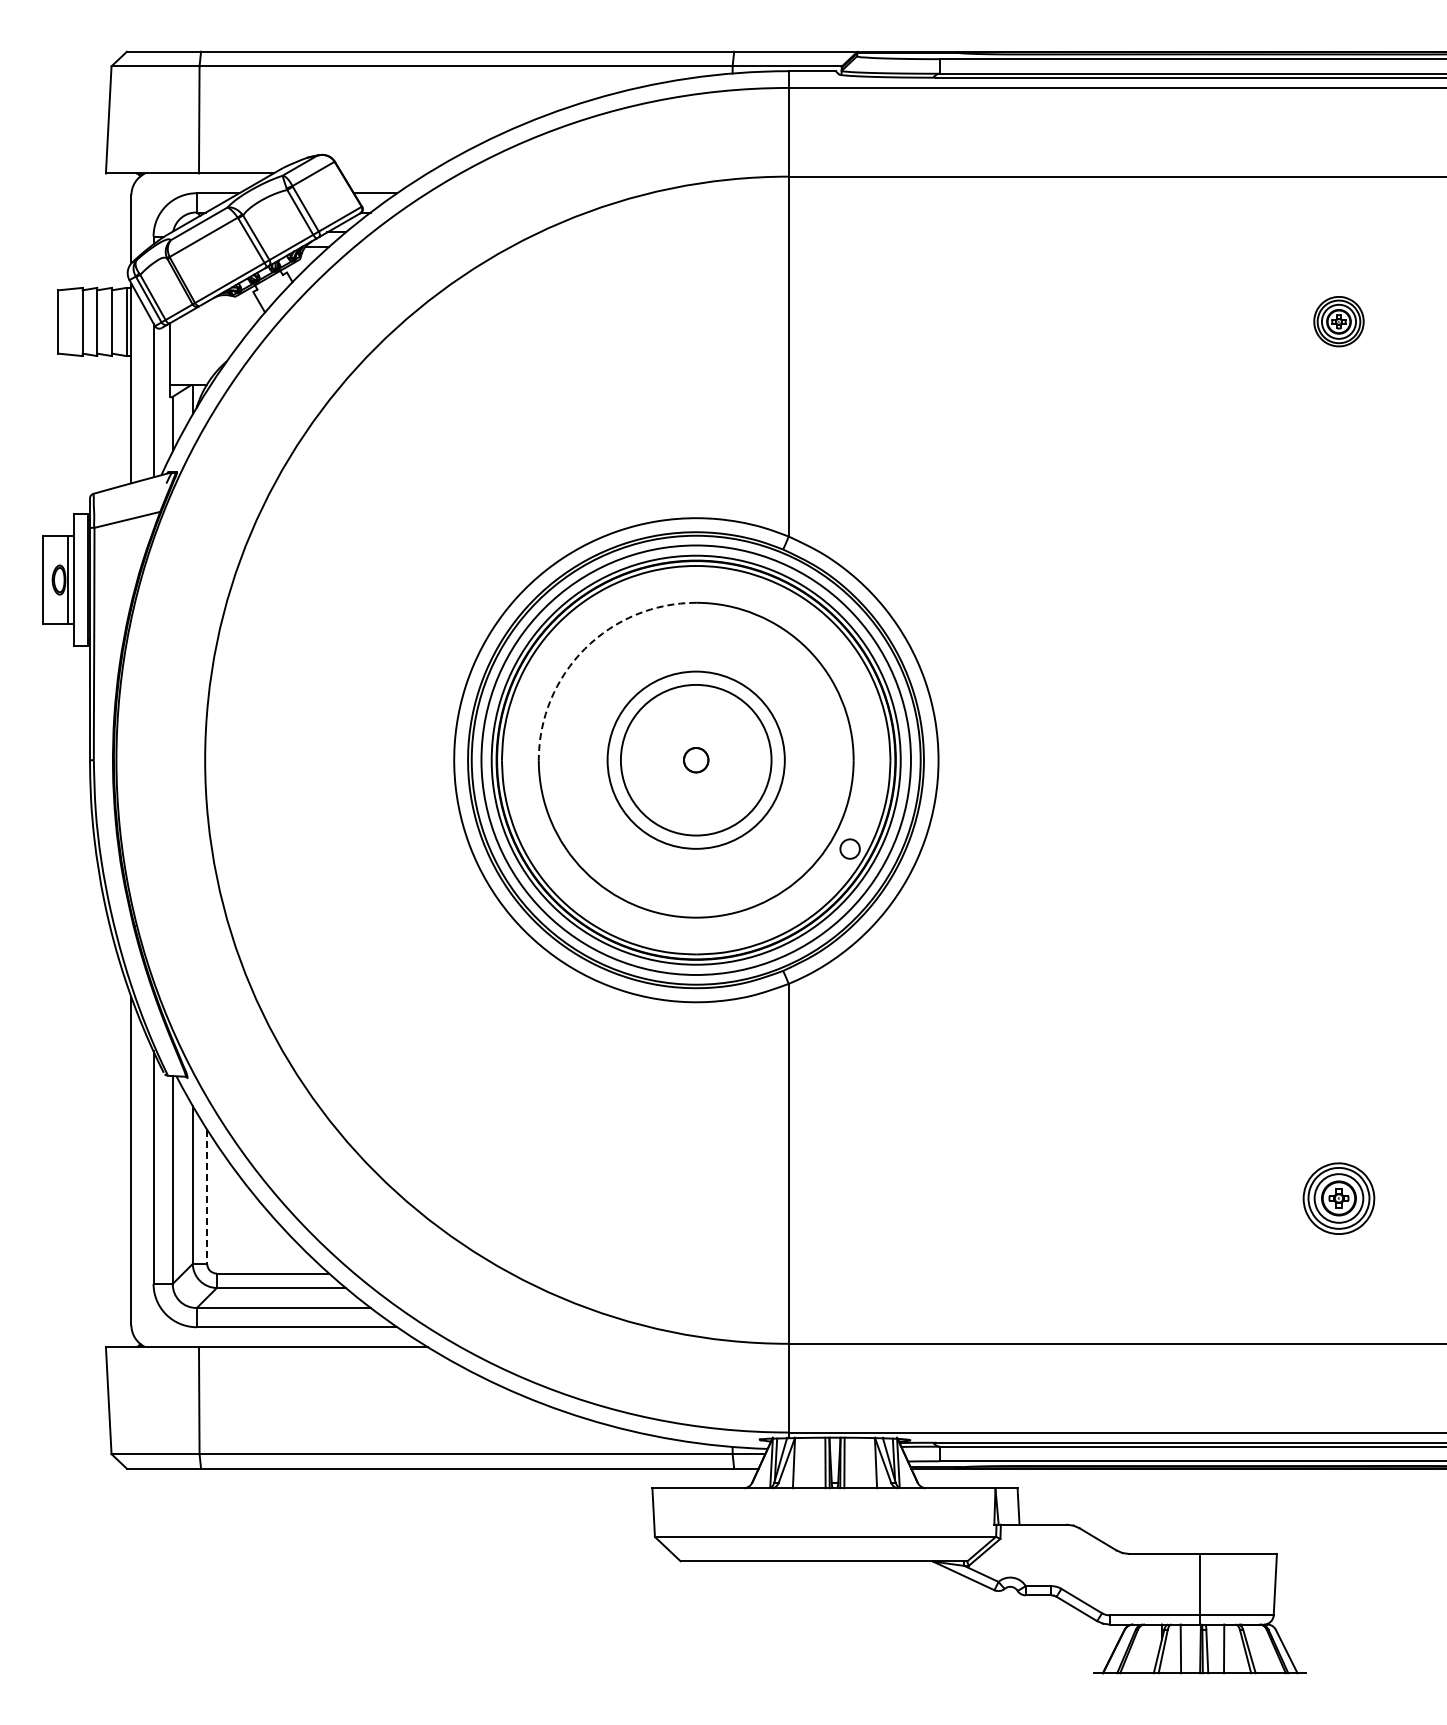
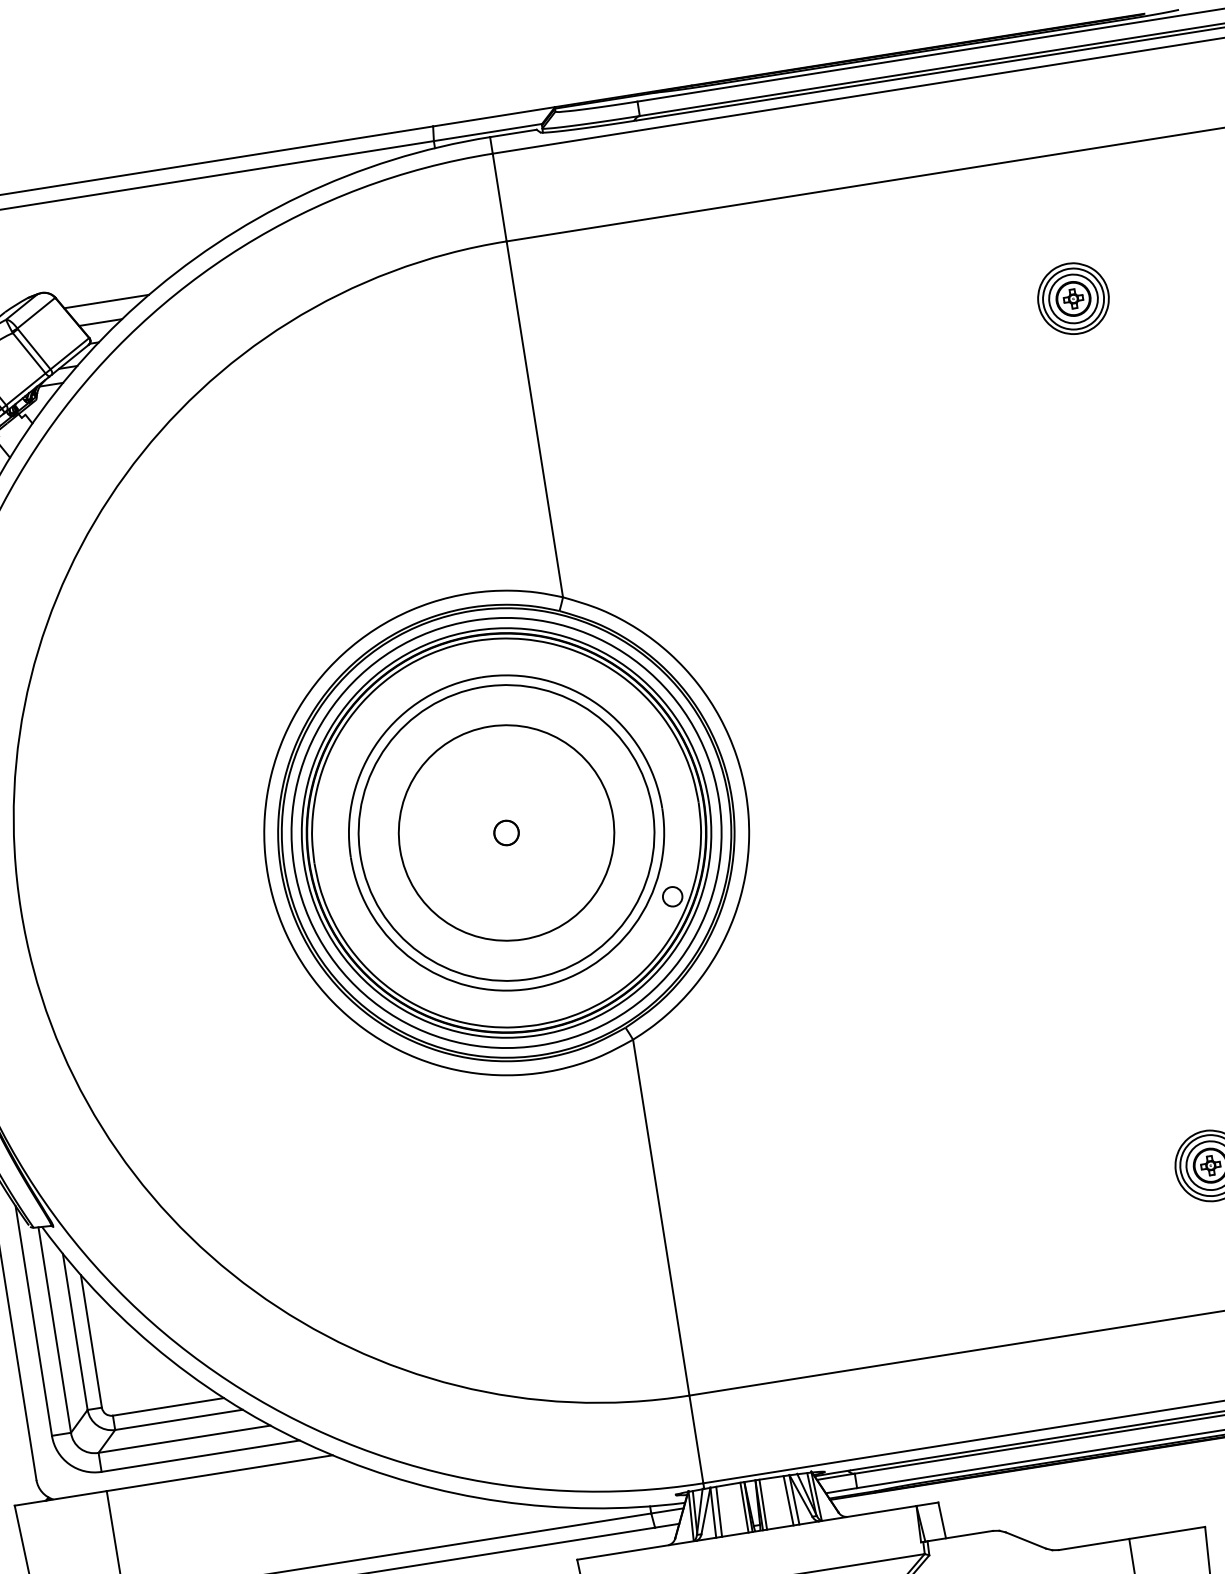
line: (384, 173) -> (106, 301), added
part: (1338, 321) -> (1072, 298), size x1.43
arc: (584, 648) -> (378, 740), dashed -> solid
circle: (695, 759) -> (505, 832), size x1.43
circle: (695, 759) -> (505, 832), size x1.67
line: (207, 1197) -> (91, 1341), dashed -> solid
line: (870, 1462) -> (788, 1500), added
line: (799, 1463) -> (718, 1512), added

